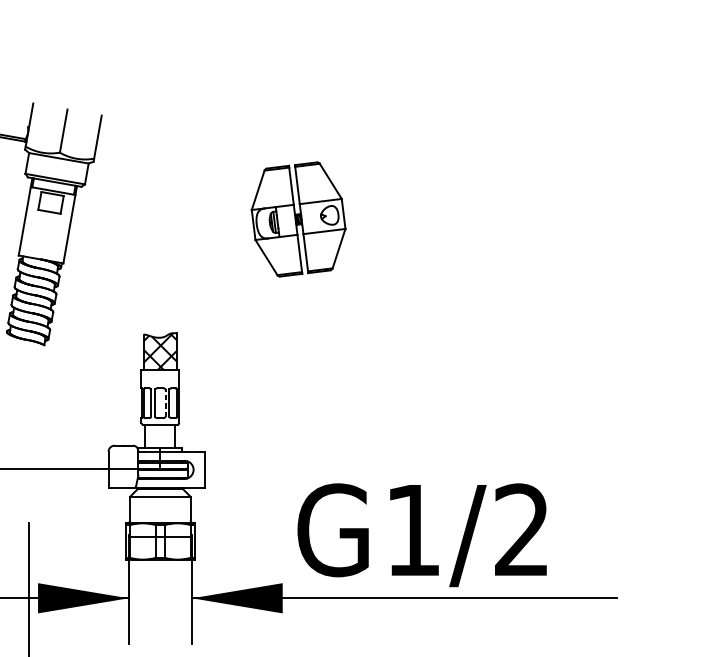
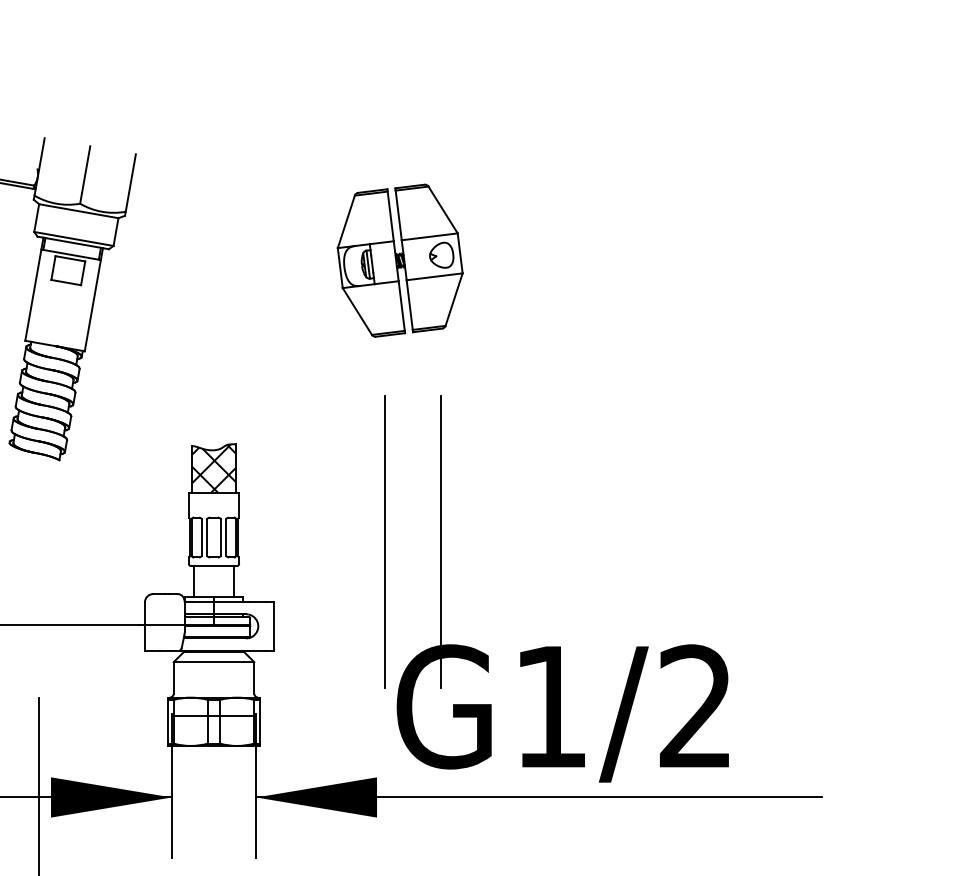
part: (298, 219) -> (399, 260), moved
line: (165, 403) -> (221, 537), dashed -> solid
line: (288, 406) -> (384, 541), added
line: (331, 406) -> (441, 541), added

